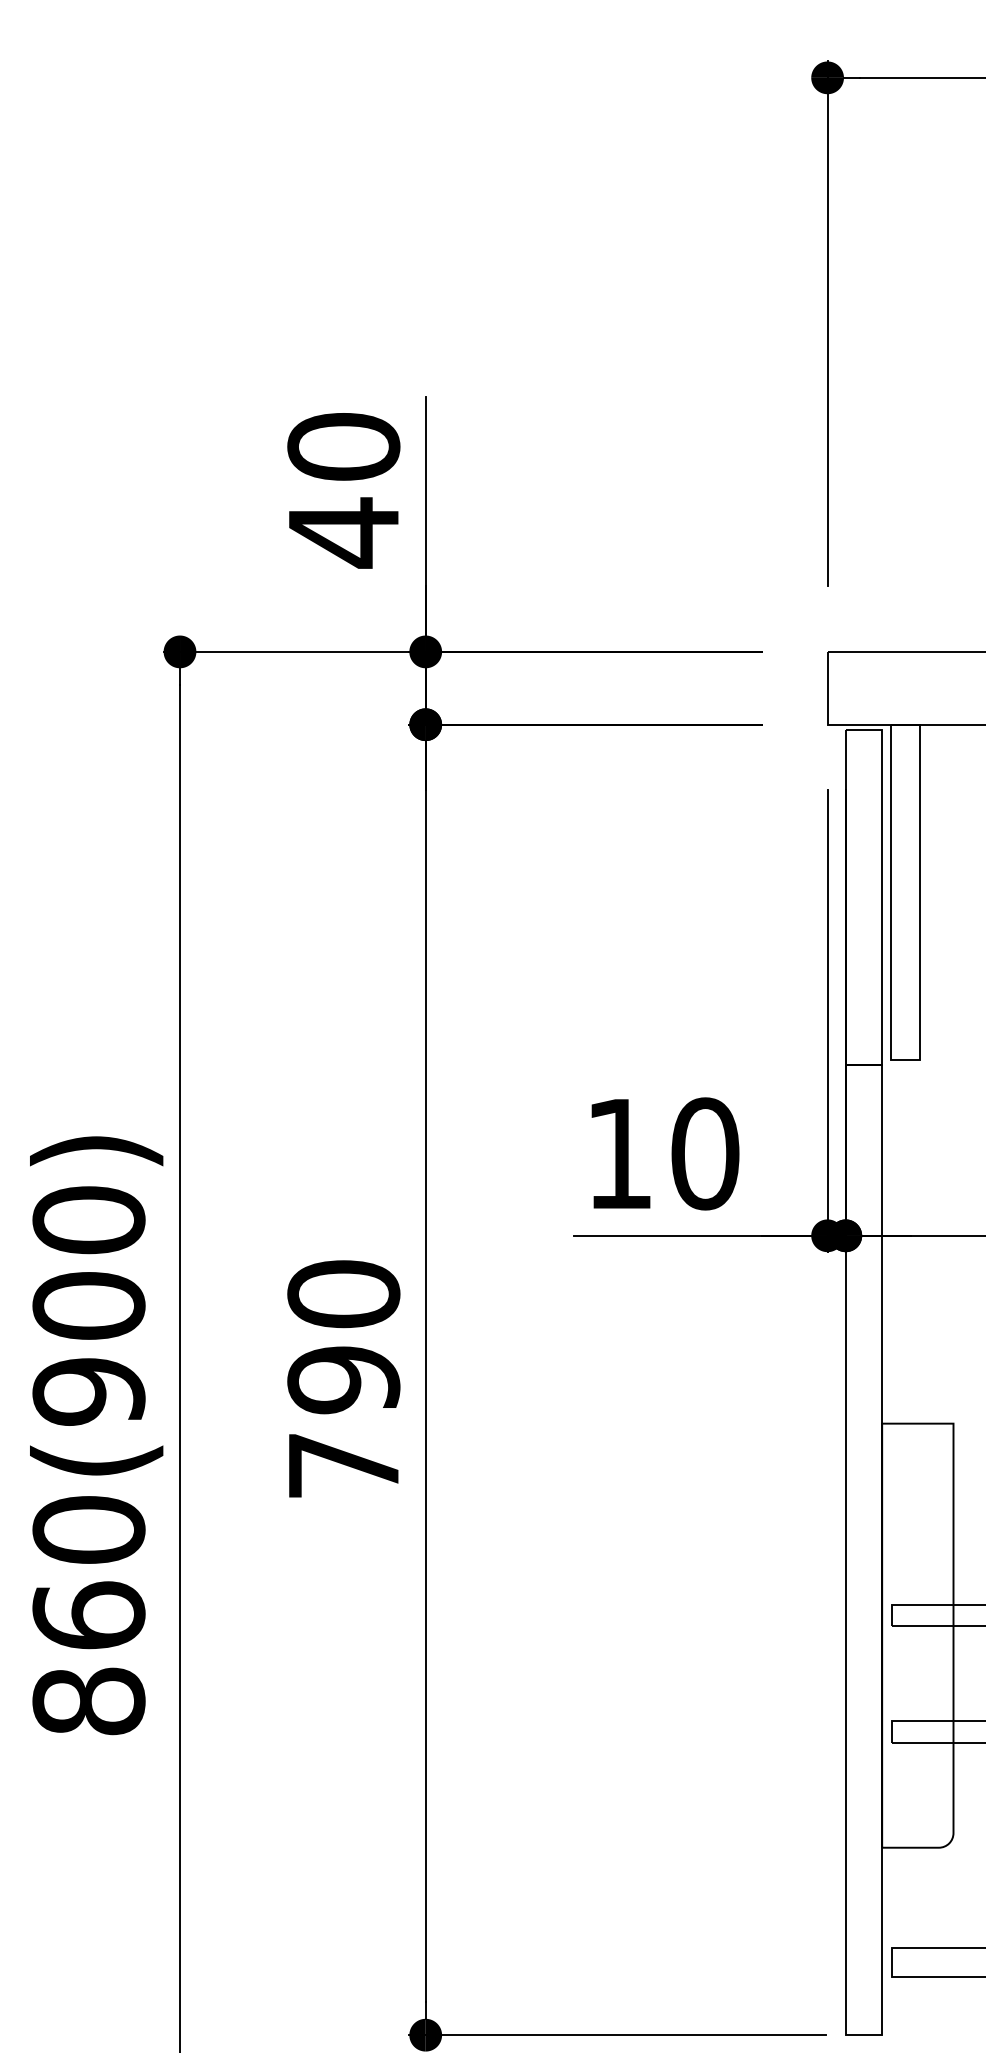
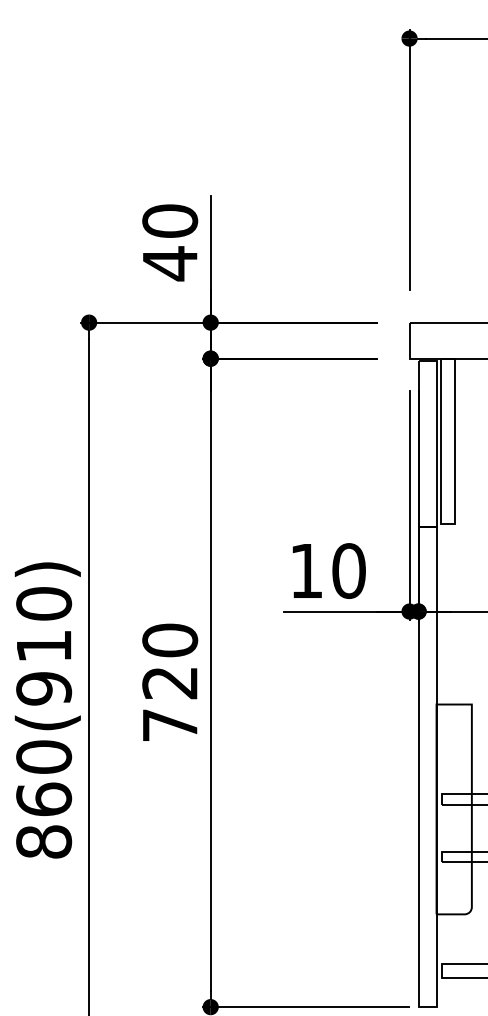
text: (89, 1304) -> (44, 645), 860(900) -> 860(910)
text: (344, 1379) -> (170, 682), 790 -> 720

